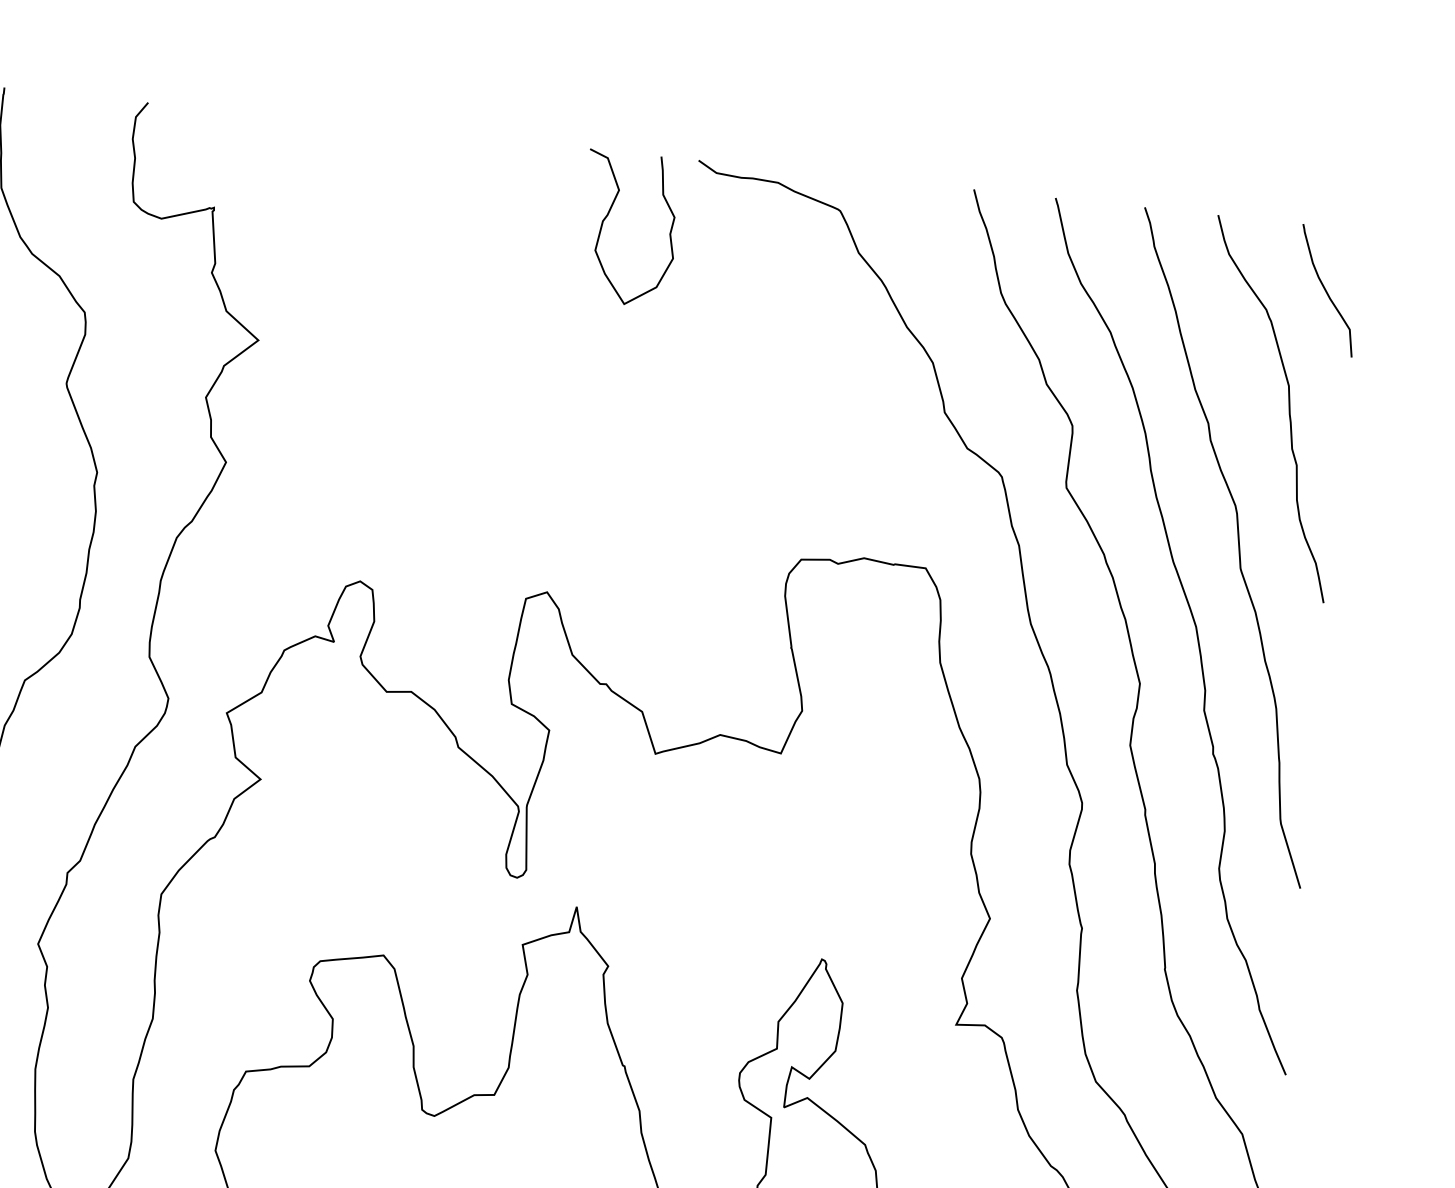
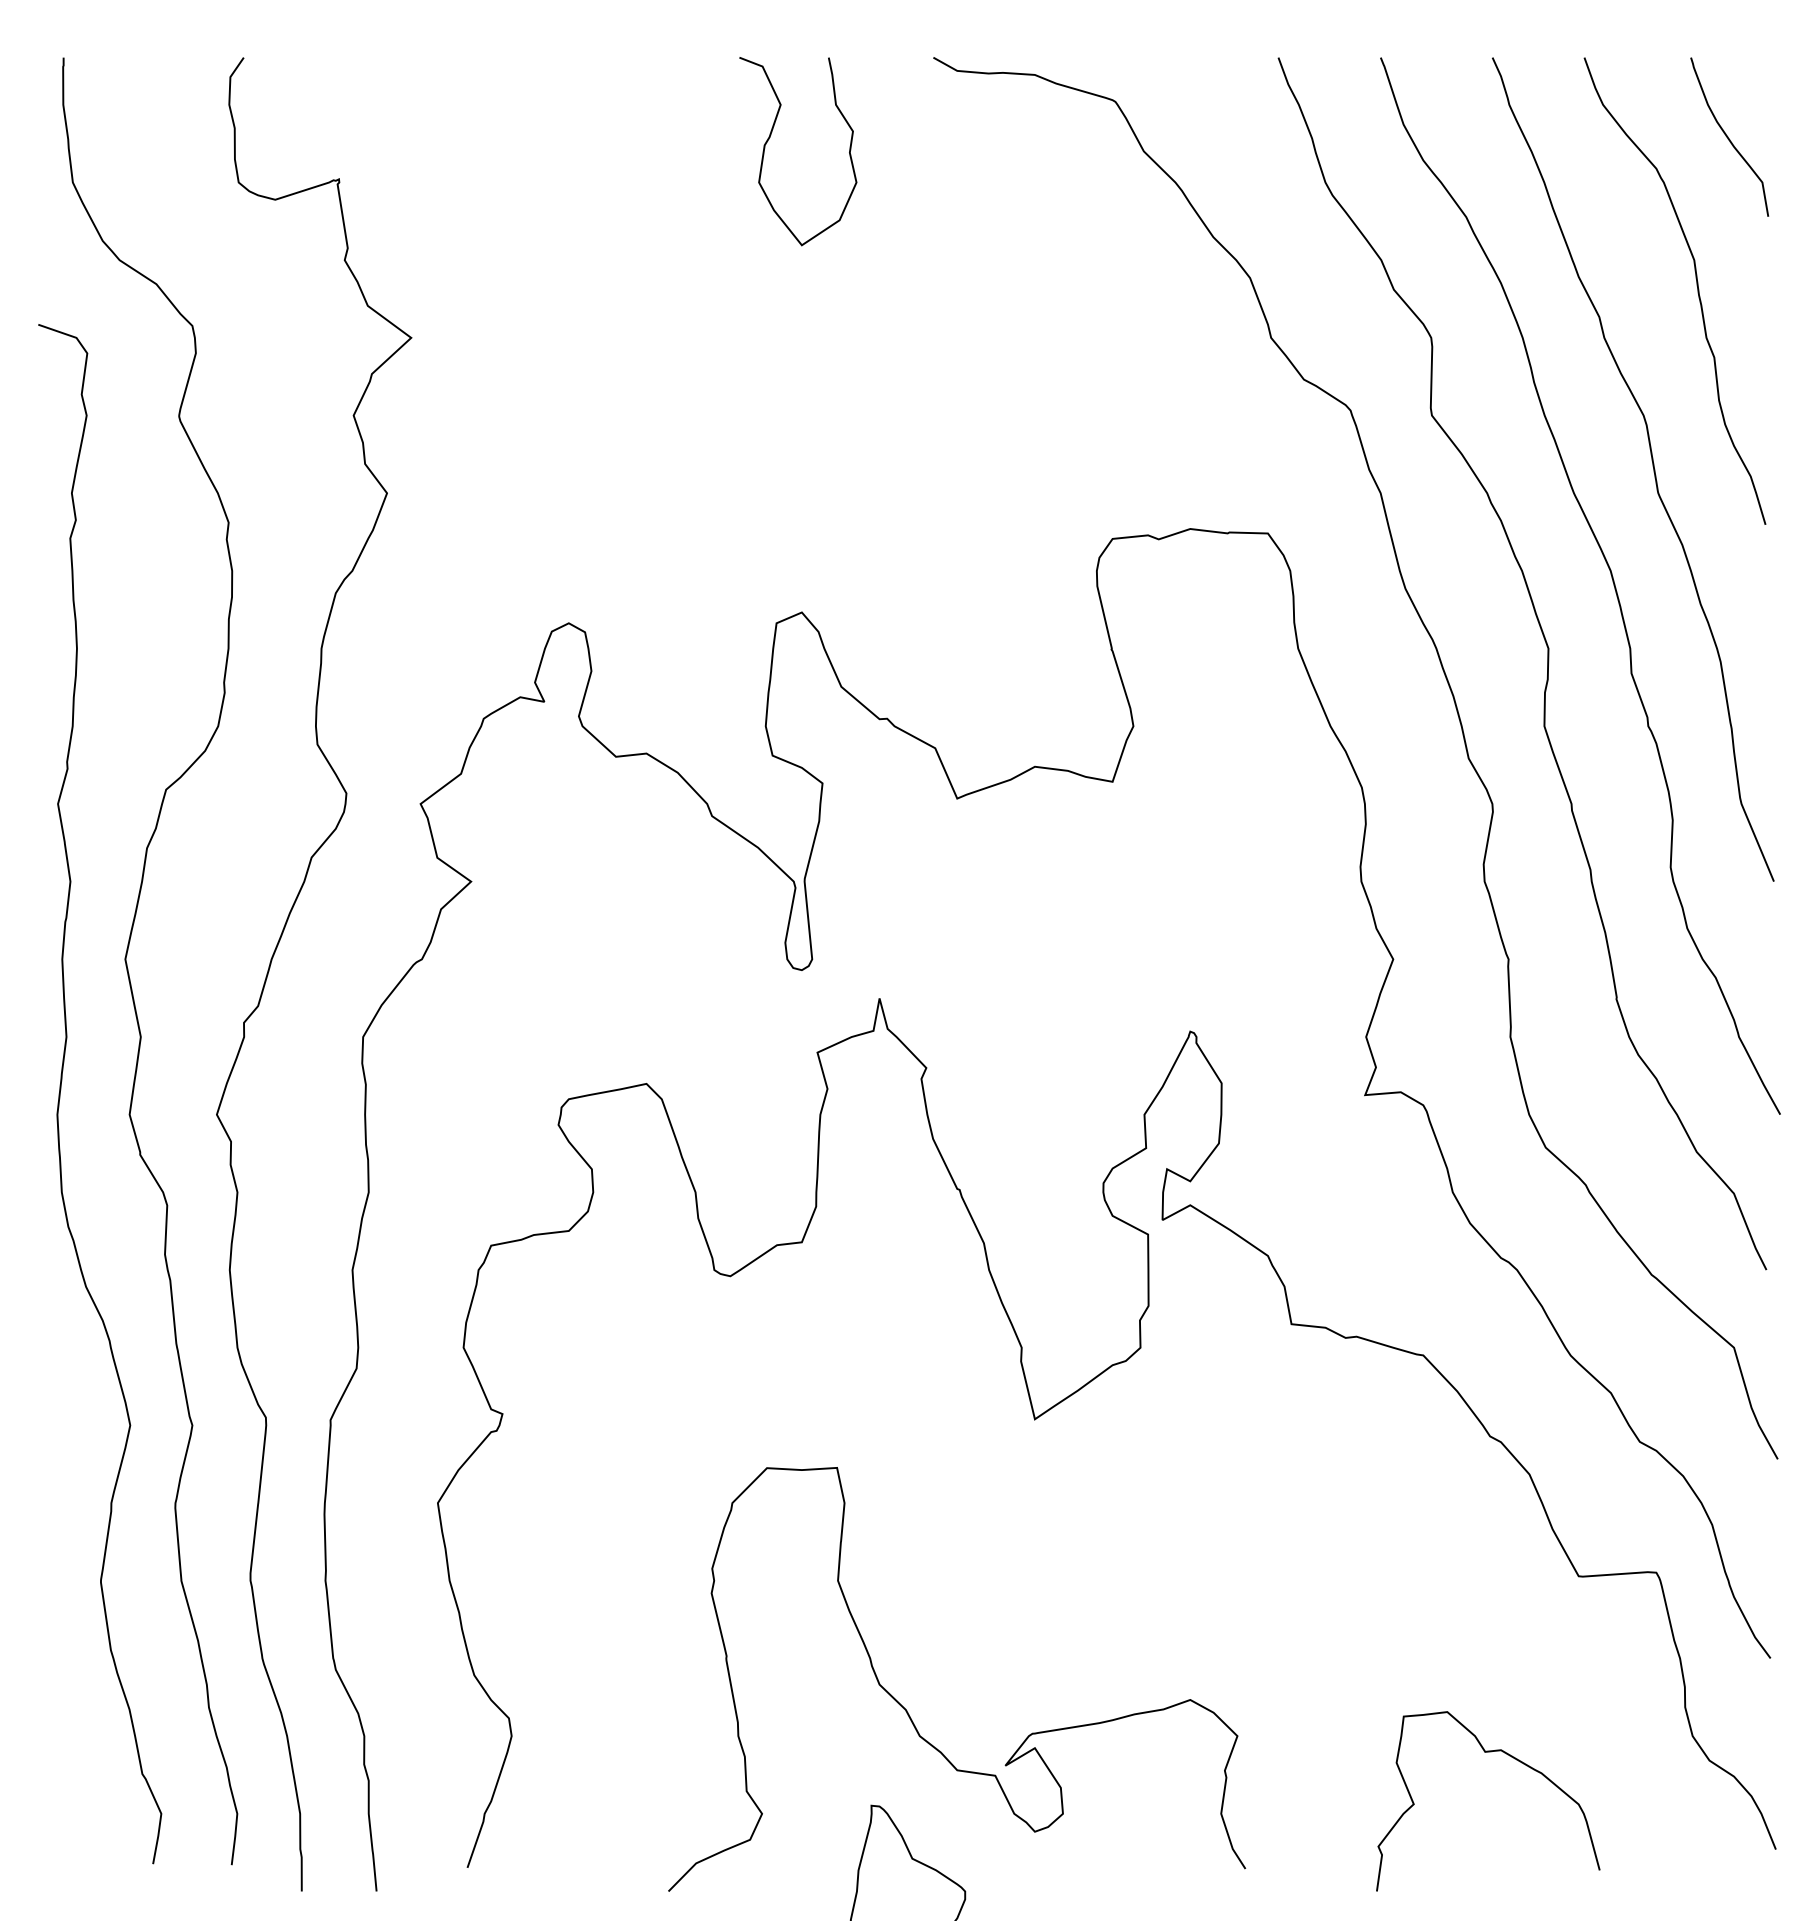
curve: (608, 215) -> (770, 137), moved

